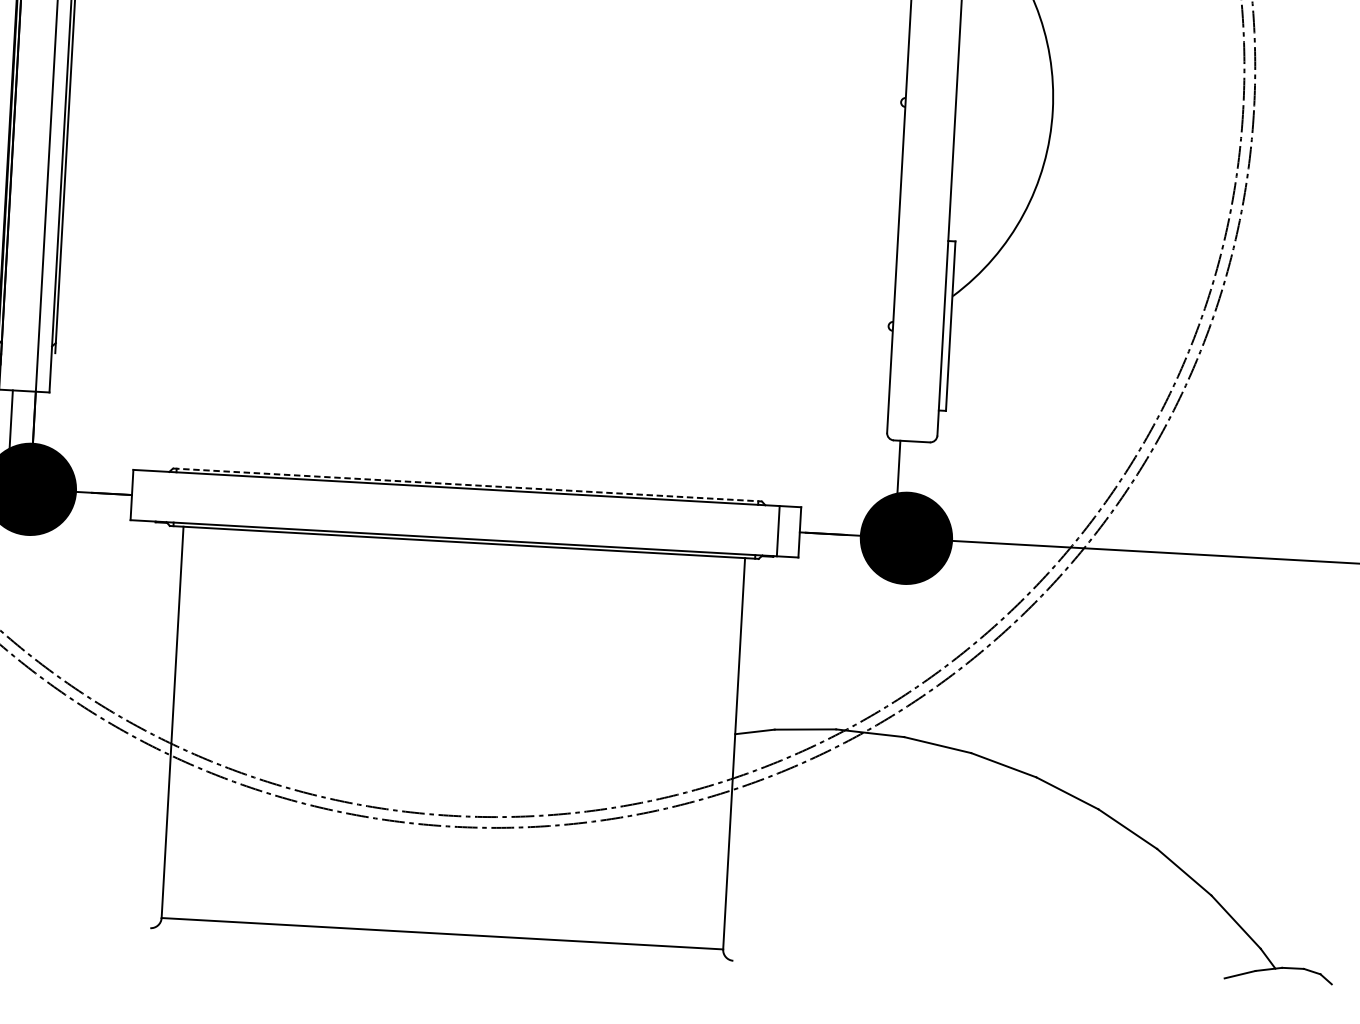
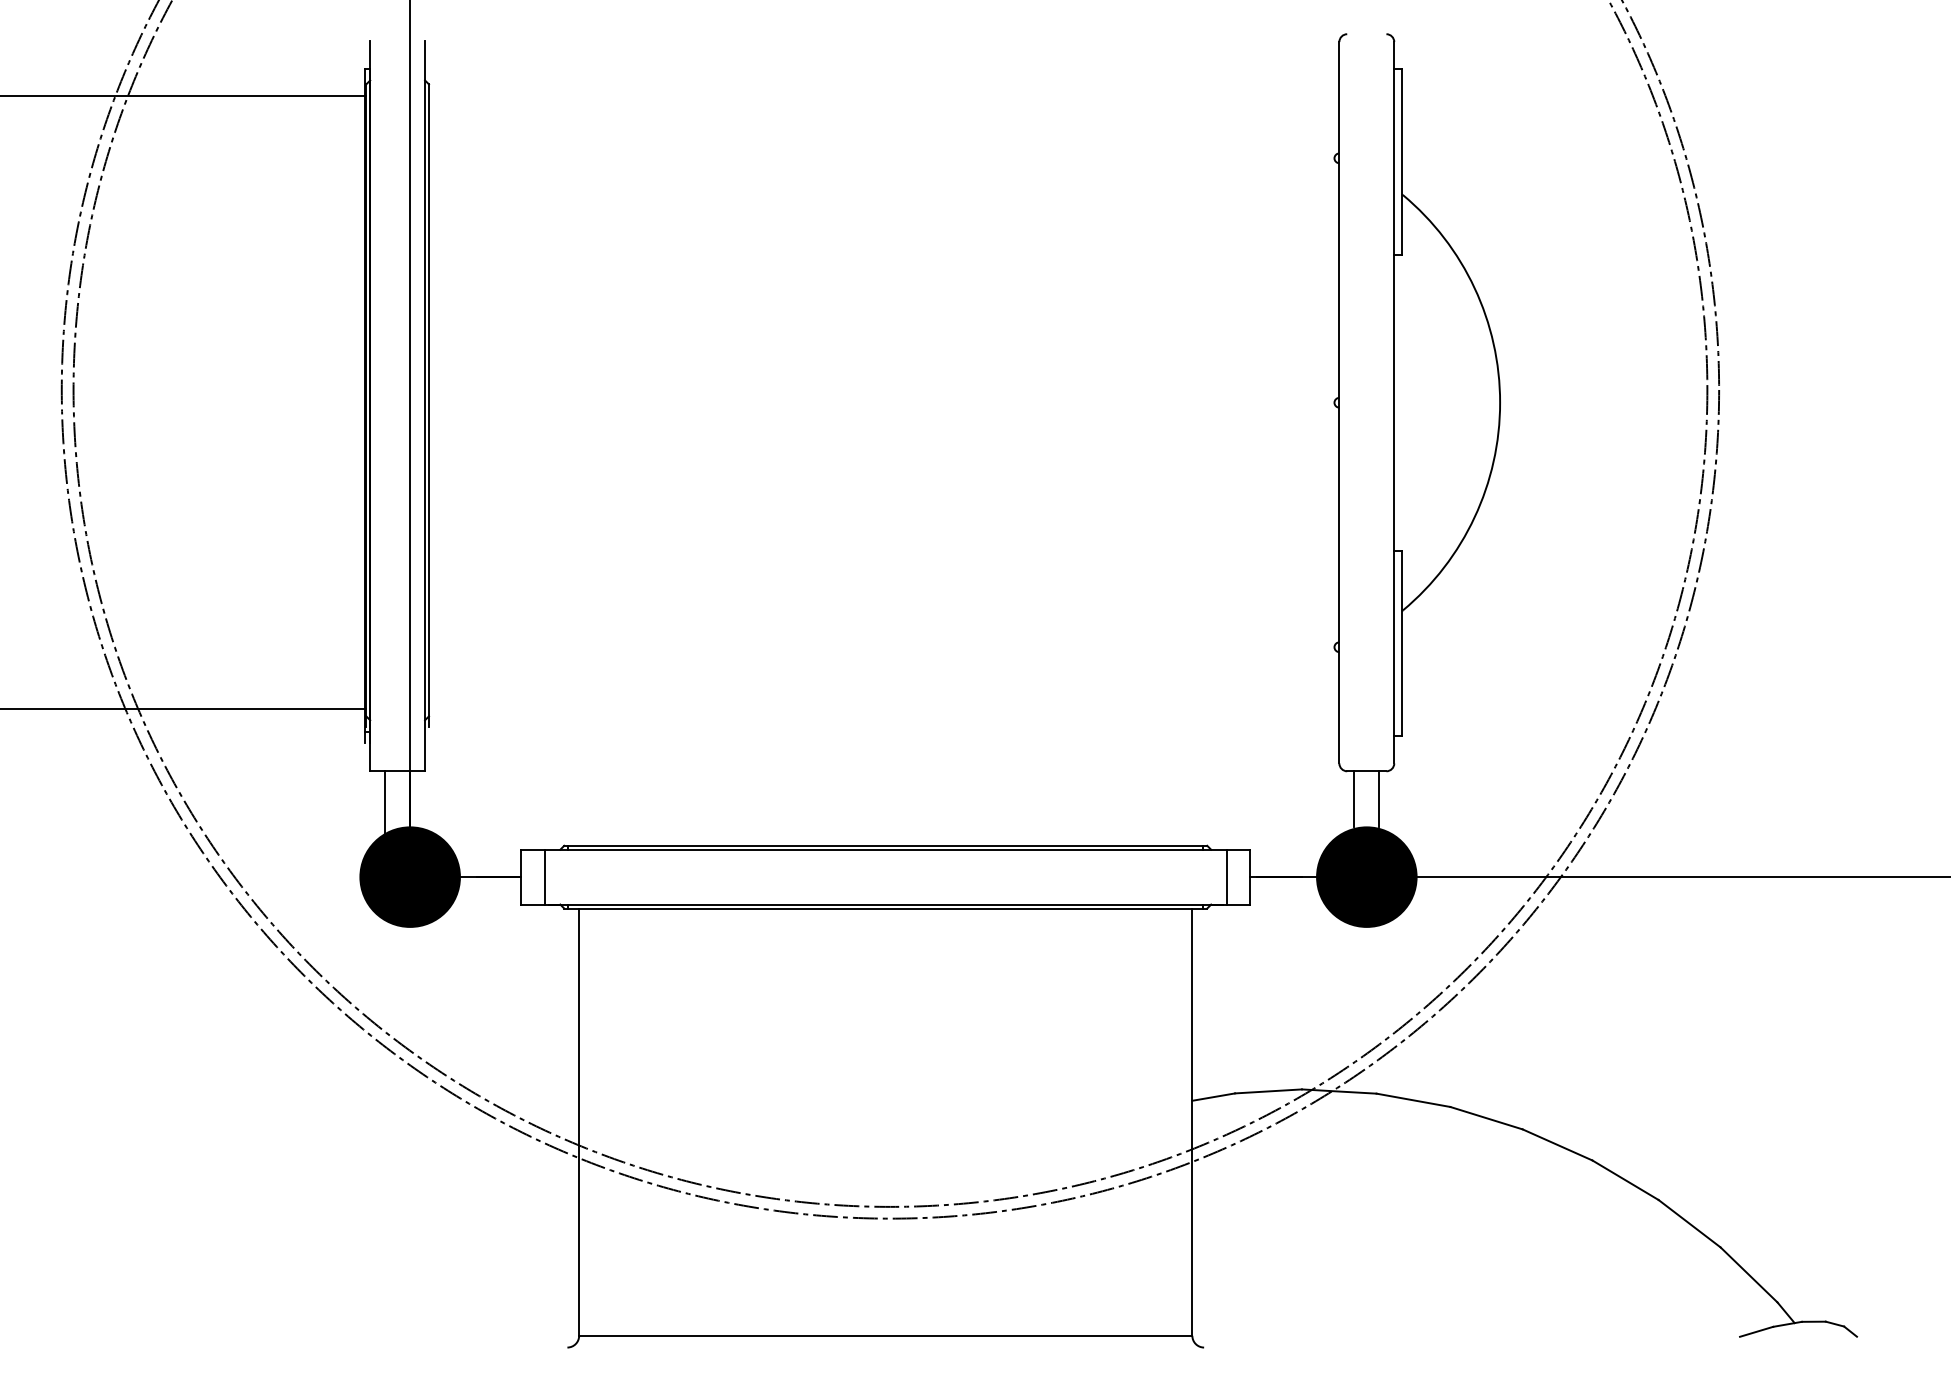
line: (922, 467) -> (1379, 799), added
line: (468, 484) -> (886, 845), dashed -> solid
line: (153, 495) -> (544, 876), added

